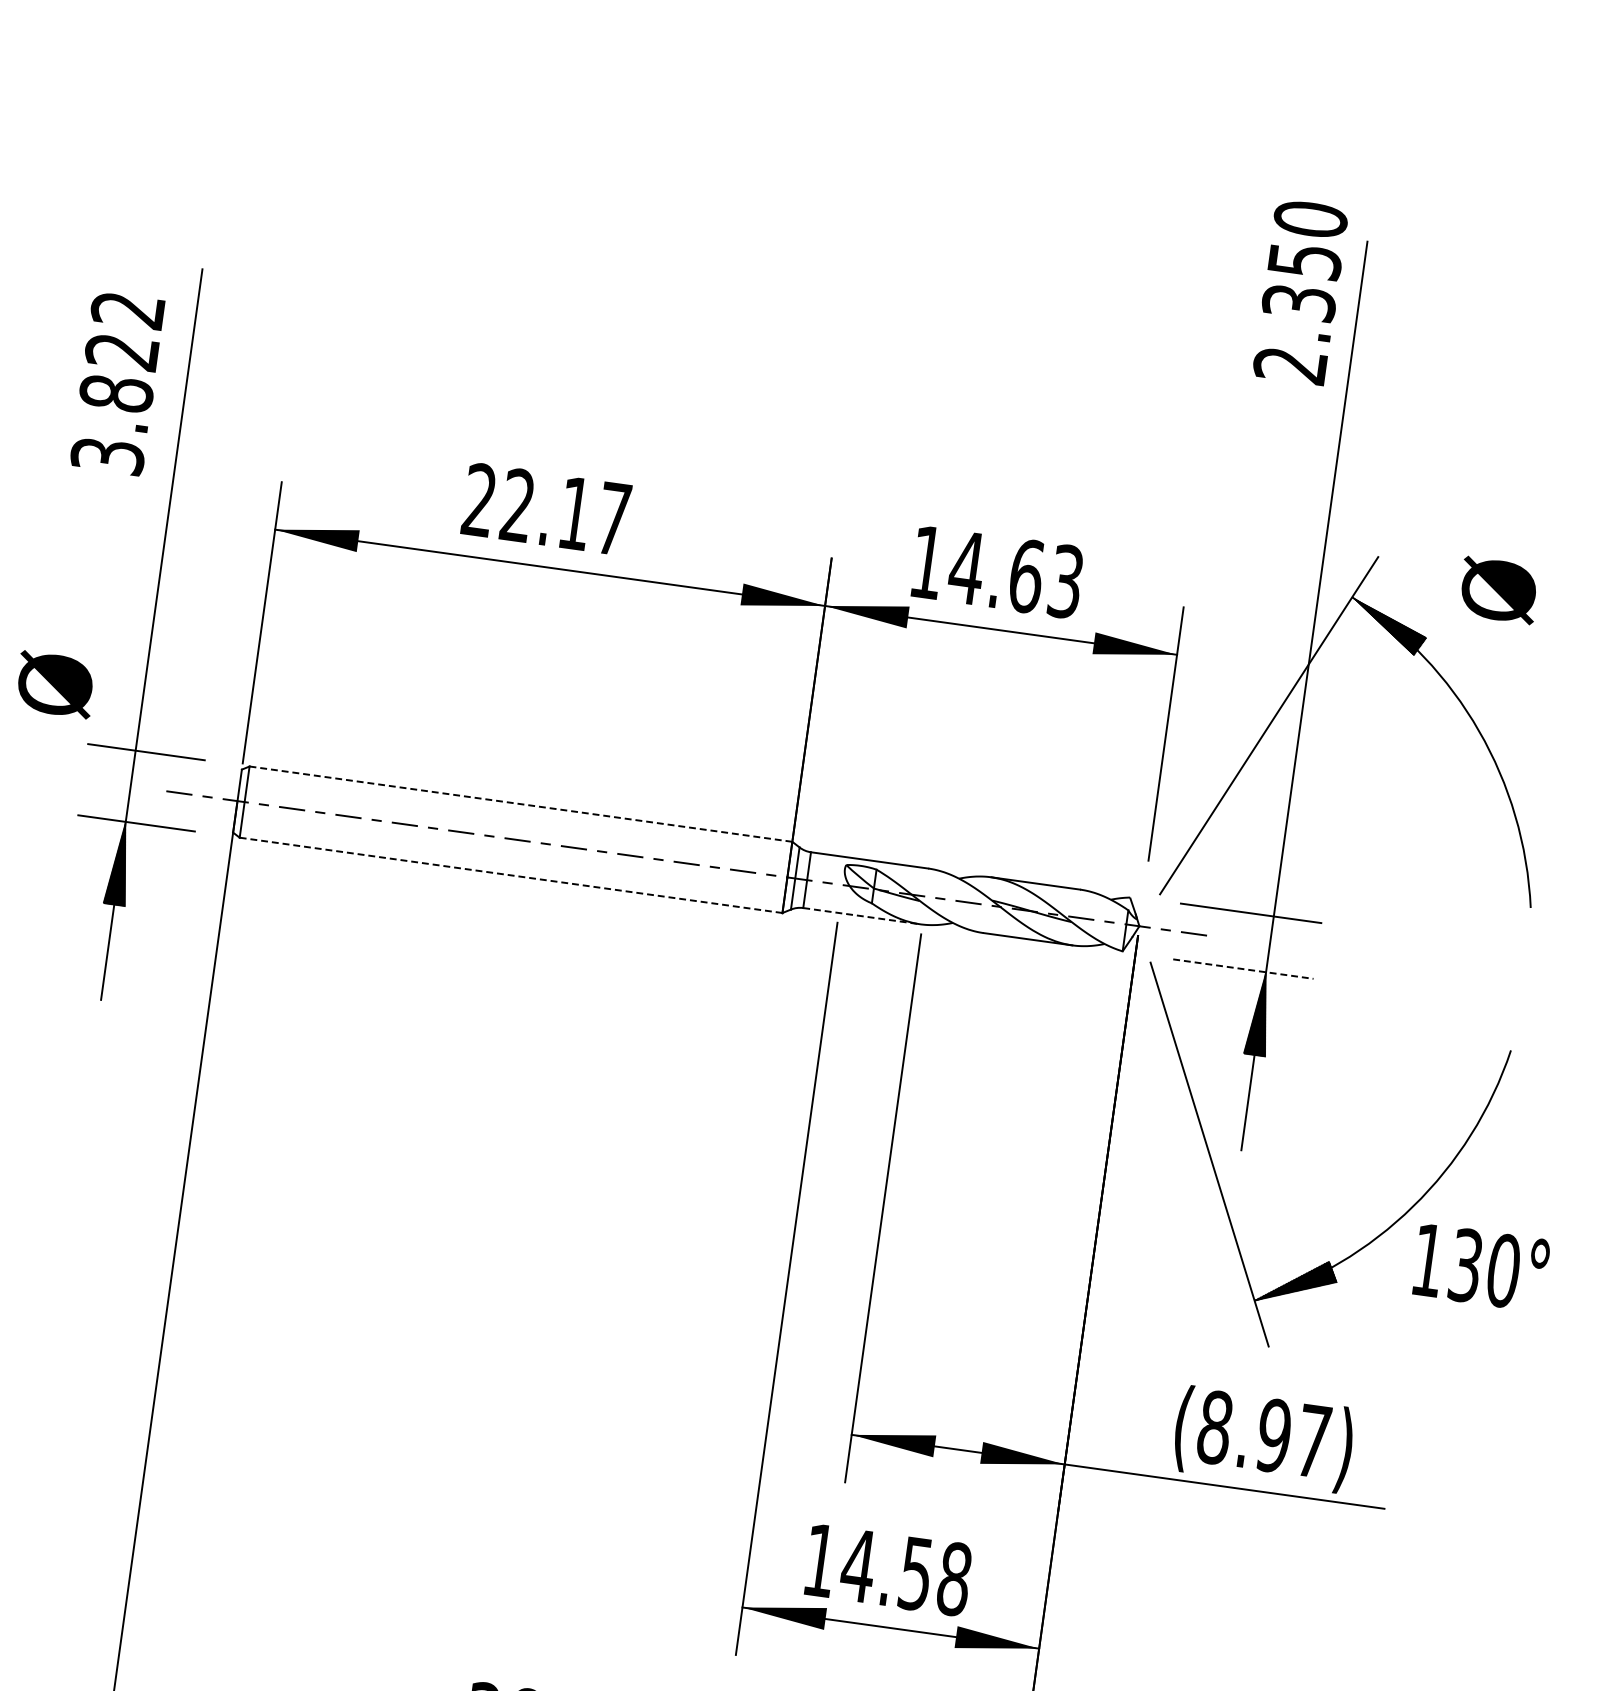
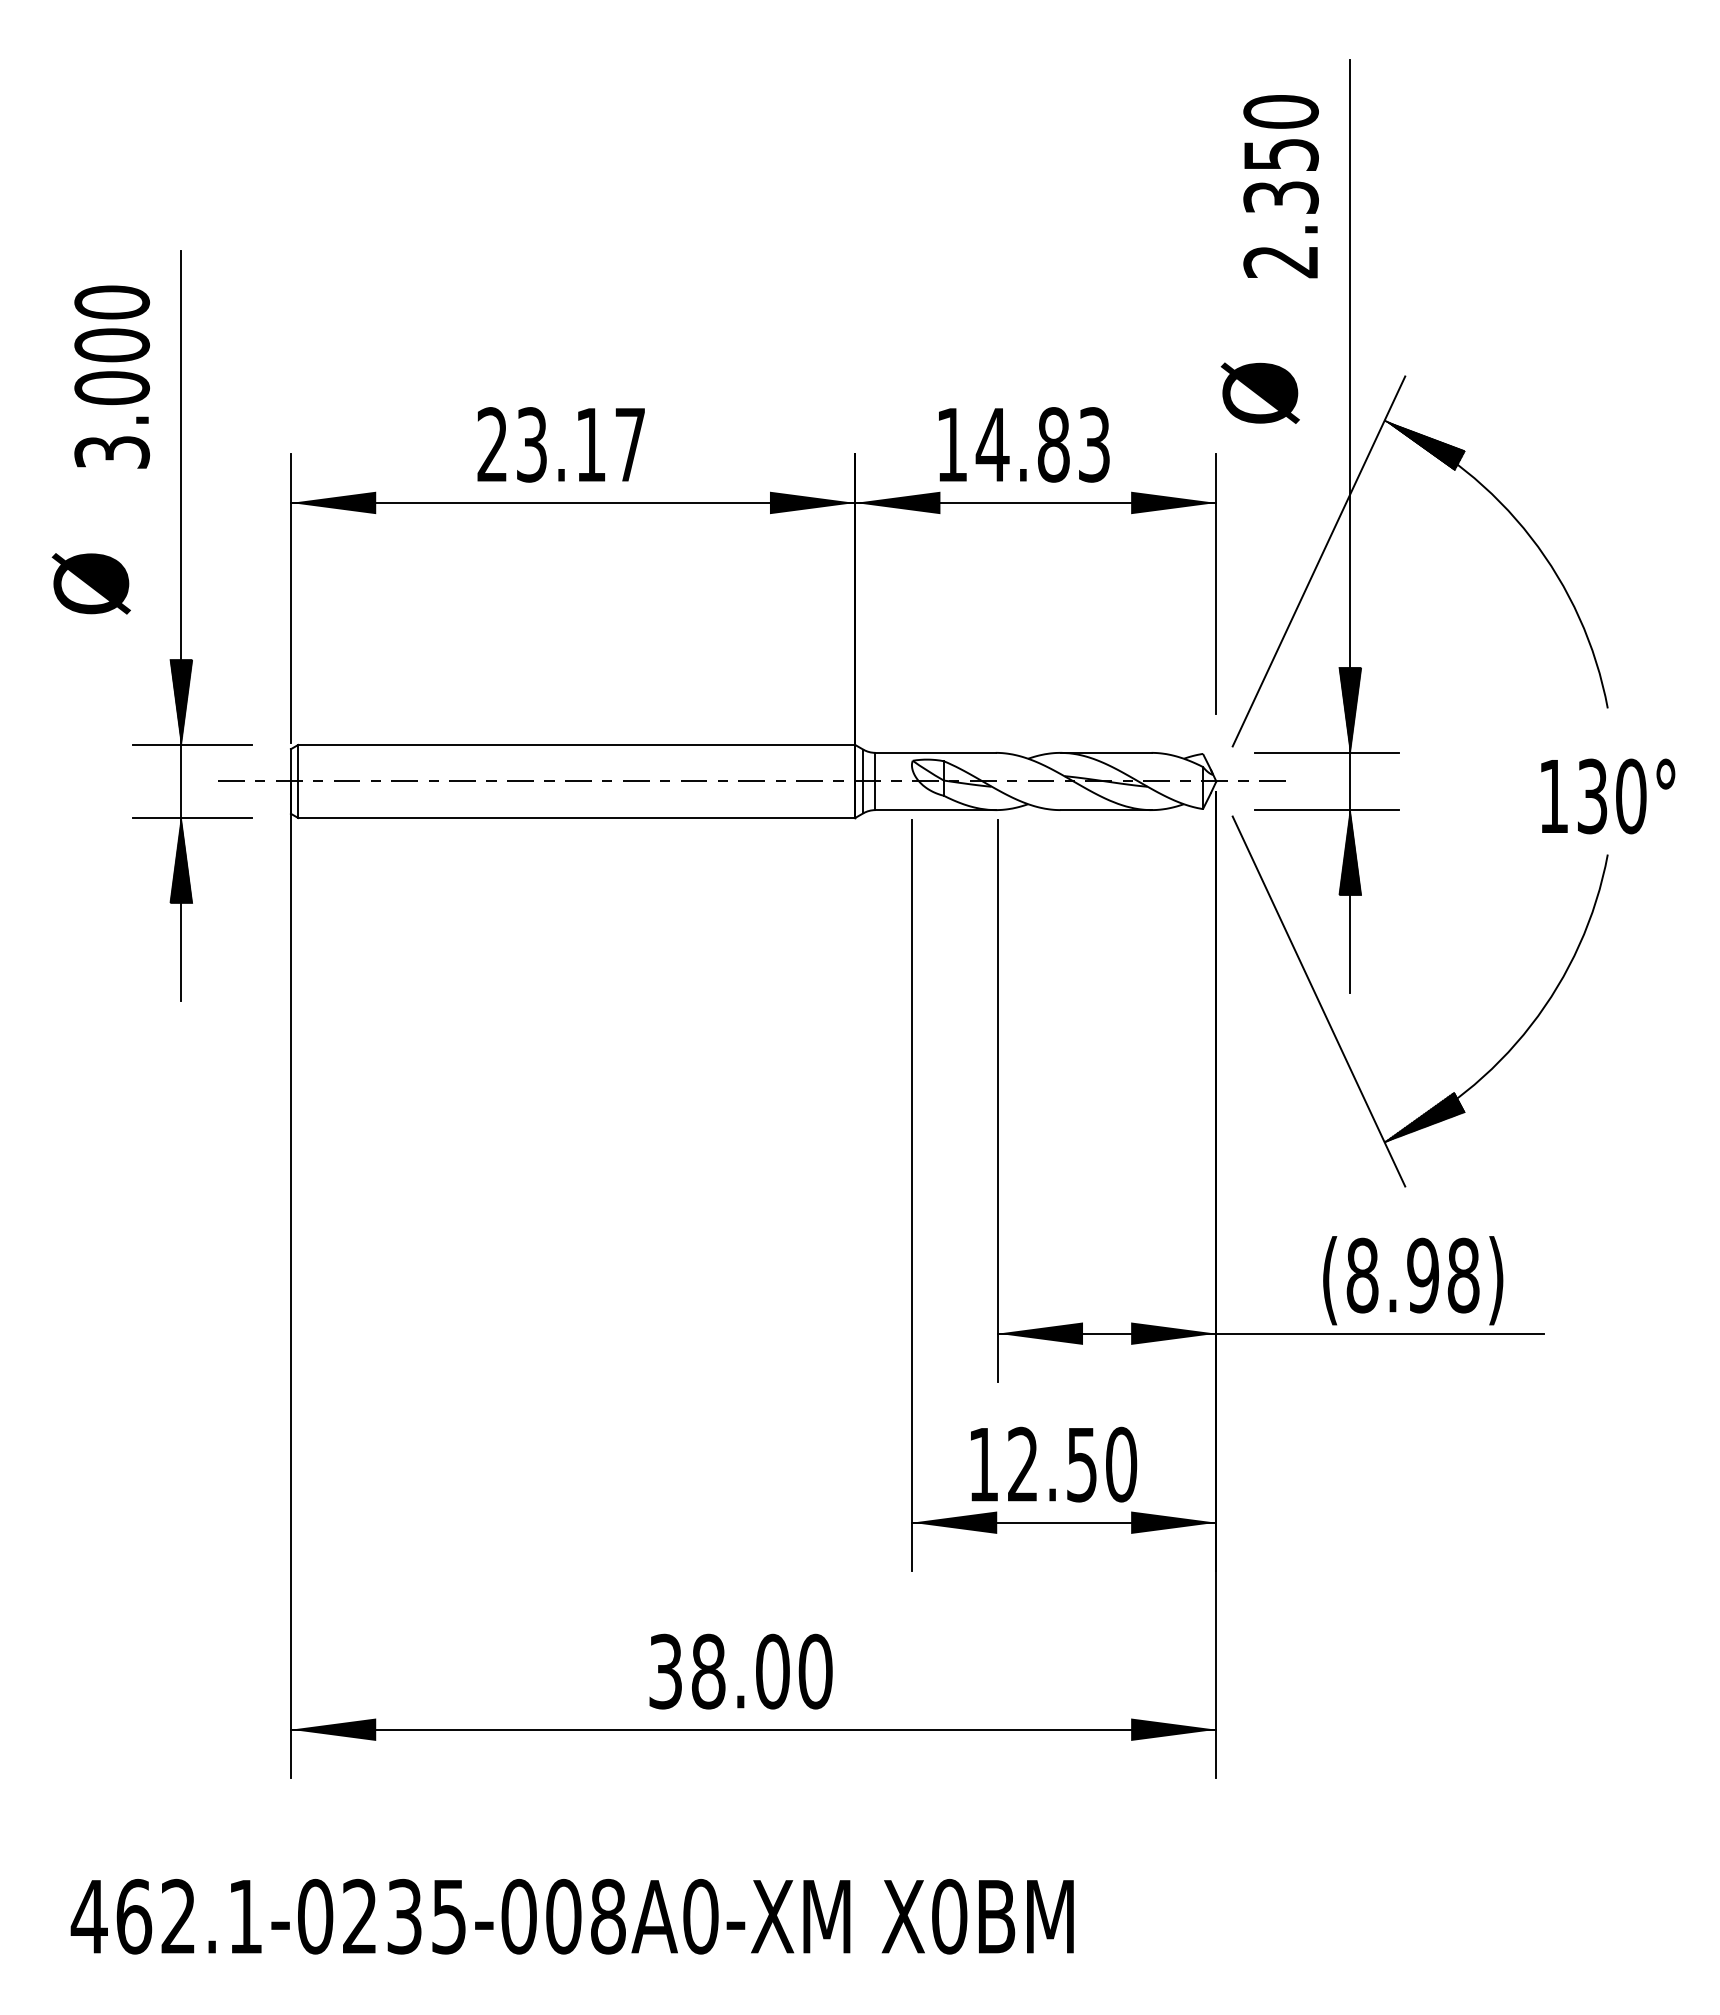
text: (1300, 291) -> (1280, 186), moved
text: (122, 352) -> (112, 345), 3.822 -> 3.000
text: (517, 505) -> (531, 444), 22.17 -> 23.17
text: (1026, 575) -> (1053, 444), 14.63 -> 14.83
text: (1498, 589) -> (1259, 392), moved
text: (54, 684) -> (90, 583), moved
hatch: (141, 708) -> (181, 701), added
line: (520, 803) -> (576, 744), dashed -> solid
hatch: (1279, 874) -> (1350, 709), added
line: (511, 875) -> (577, 818), dashed -> solid
line: (862, 916) -> (936, 810), dashed -> solid
line: (1243, 969) -> (1327, 810), dashed -> solid
text: (1481, 1267) -> (1608, 796), moved
text: (1313, 1441) -> (1463, 1275), (8.97) -> (8.98)
text: (905, 1572) -> (1071, 1464), 14.58 -> 12.50

